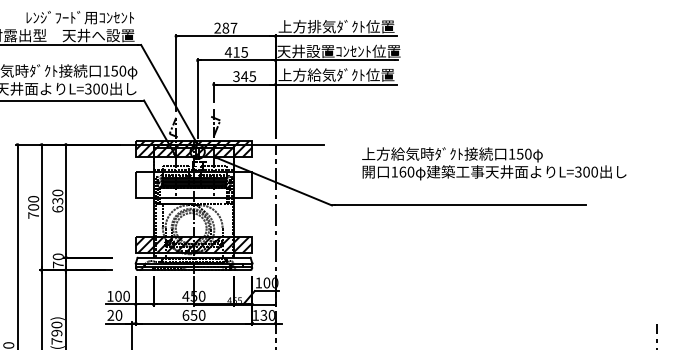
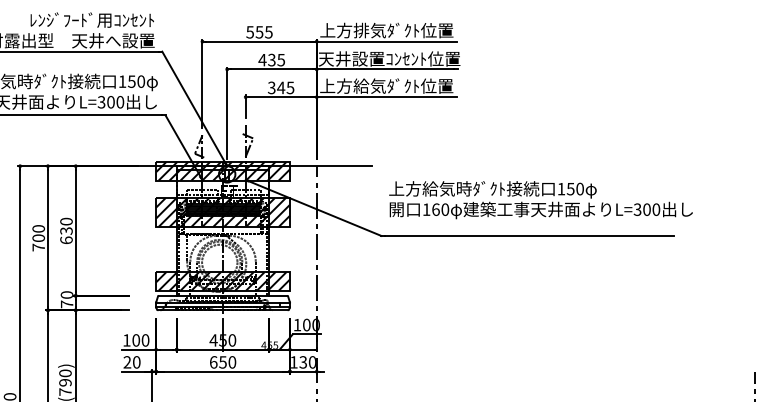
text: (225, 28) -> (259, 32), 287 -> 555
text: (236, 51) -> (271, 59), 415 -> 435
text: (493, 164) -> (540, 200), moved
hatch: (193, 185) -> (222, 212), added

